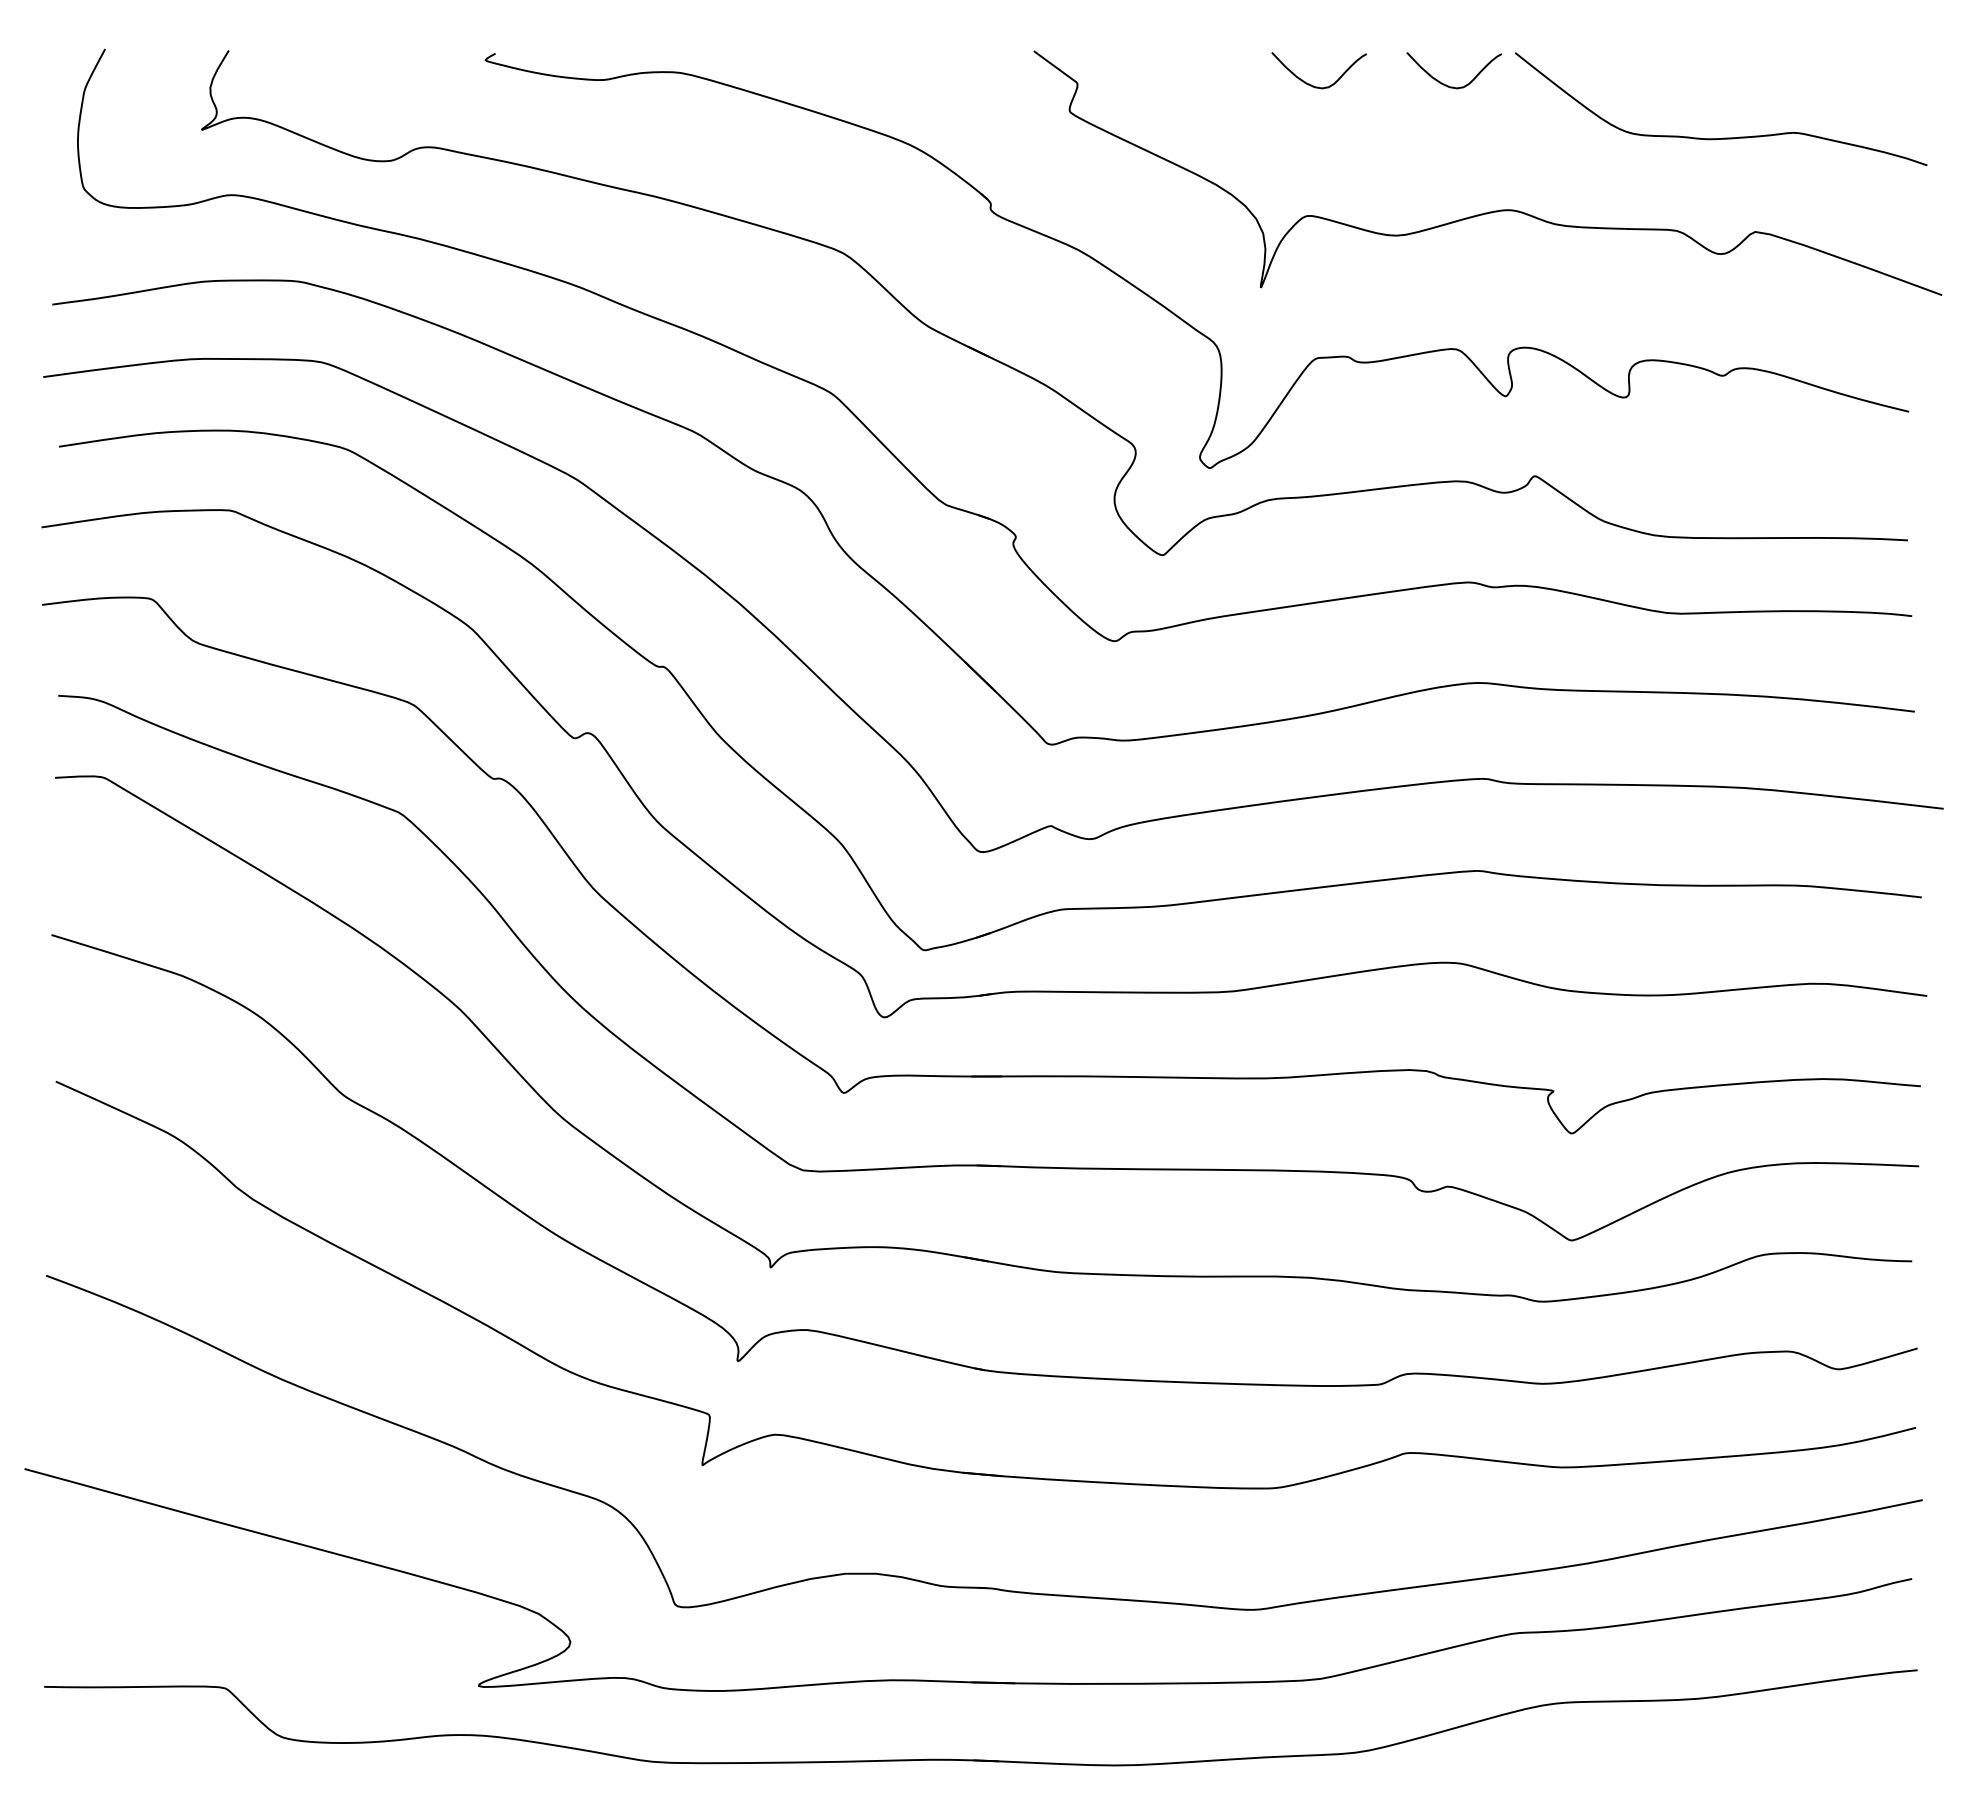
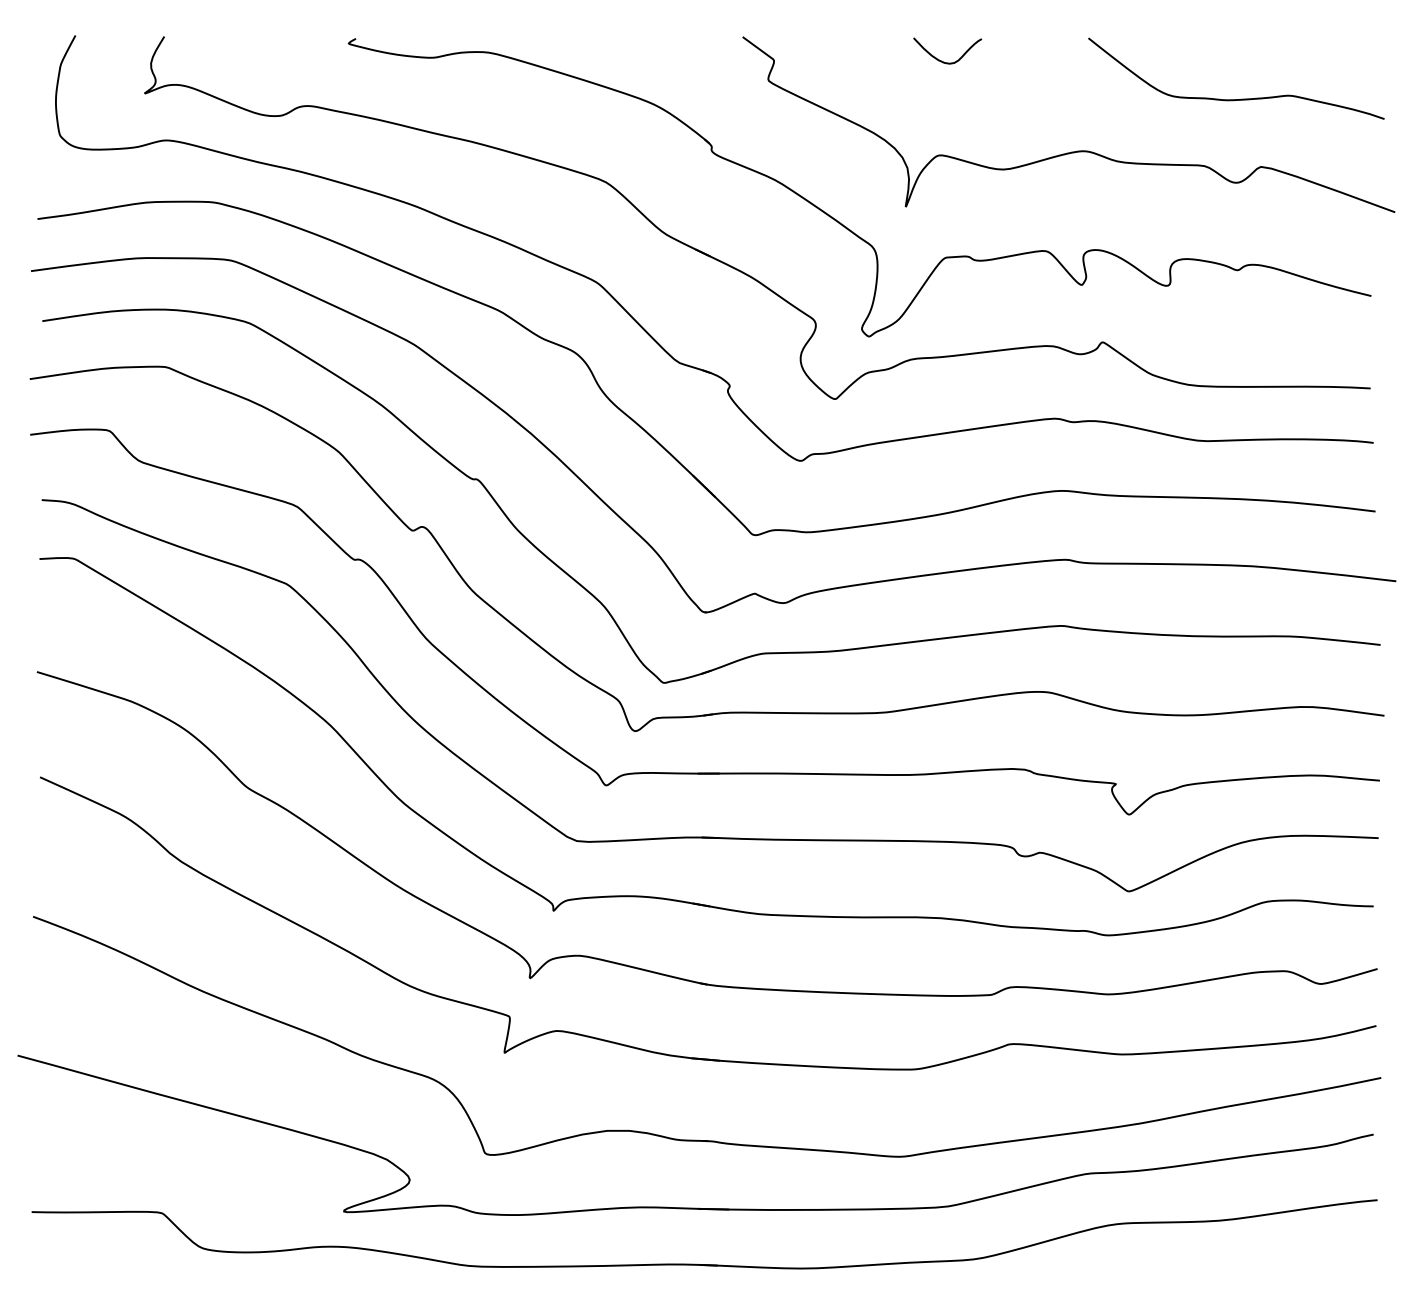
curve: (1446, 84) -> (1039, 60), removed

